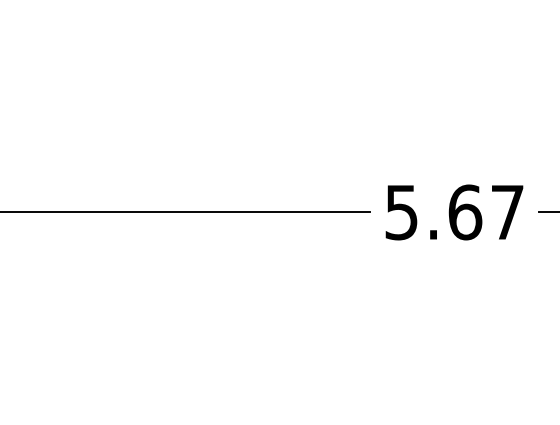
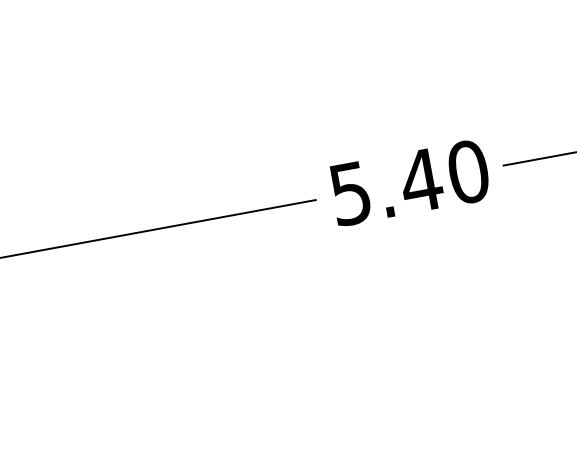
text: (485, 212) -> (443, 176), 5.67 -> 5.40

